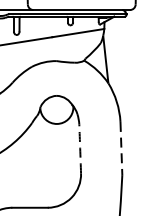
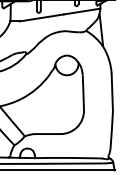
arc: (80, 148) -> (83, 92), dashed -> solid
line: (121, 148) -> (112, 92), dashed -> solid

